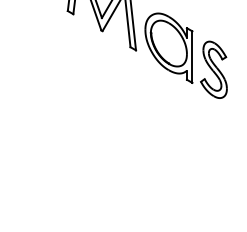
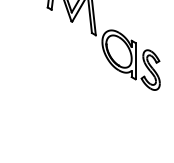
part: (185, 55) -> (130, 60), moved

